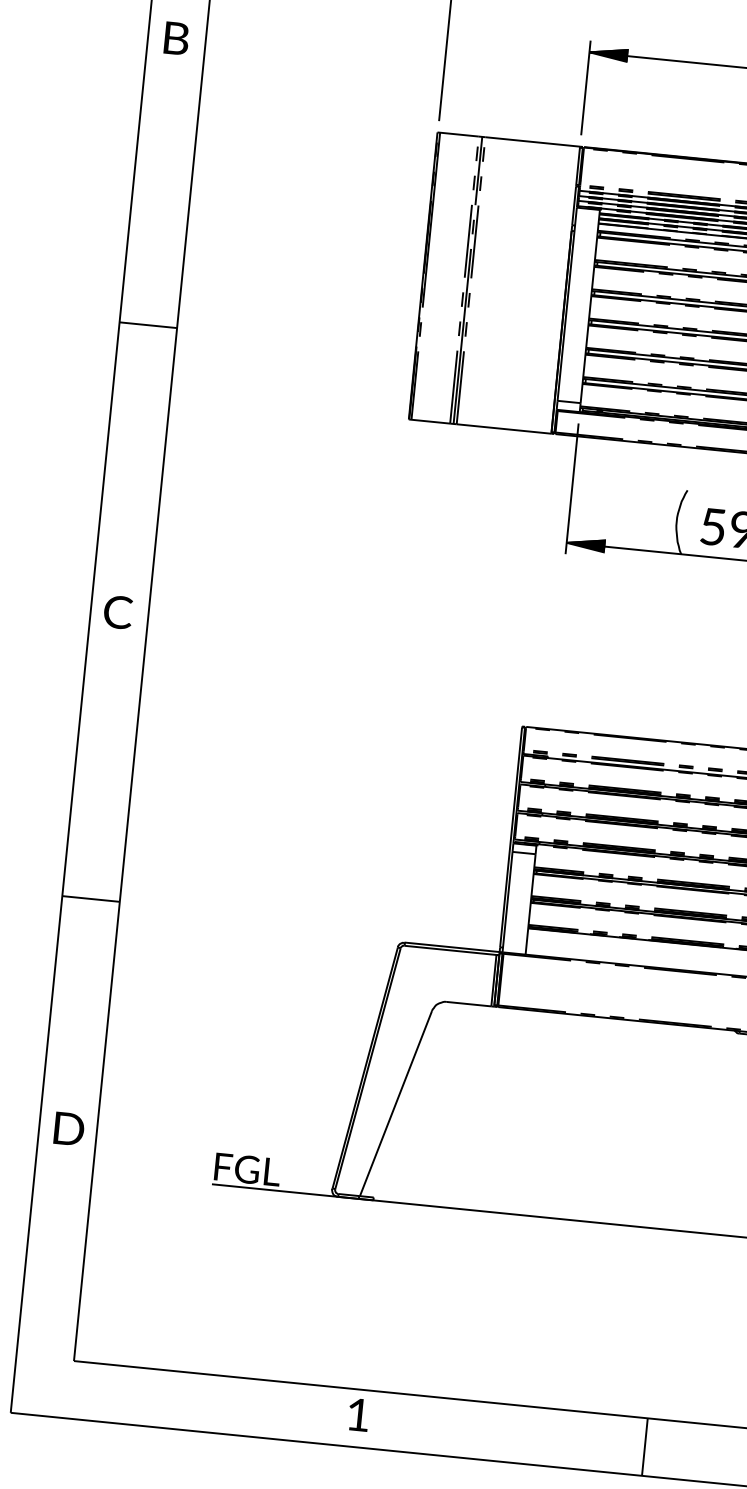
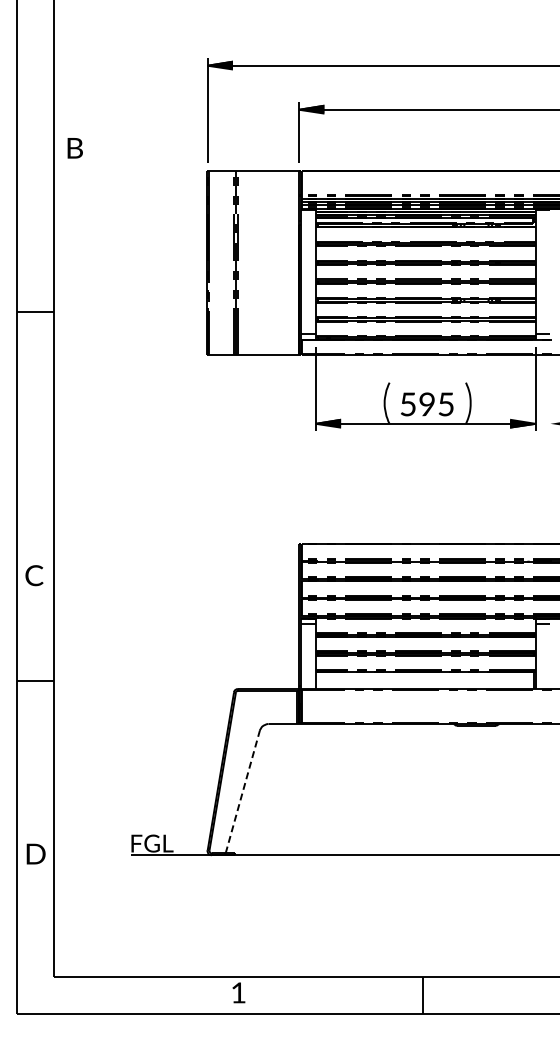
text: (175, 38) -> (74, 148), moved
text: (118, 612) -> (34, 575), moved
line: (395, 1104) -> (242, 792), solid -> dashed
text: (68, 1128) -> (35, 853), moved

